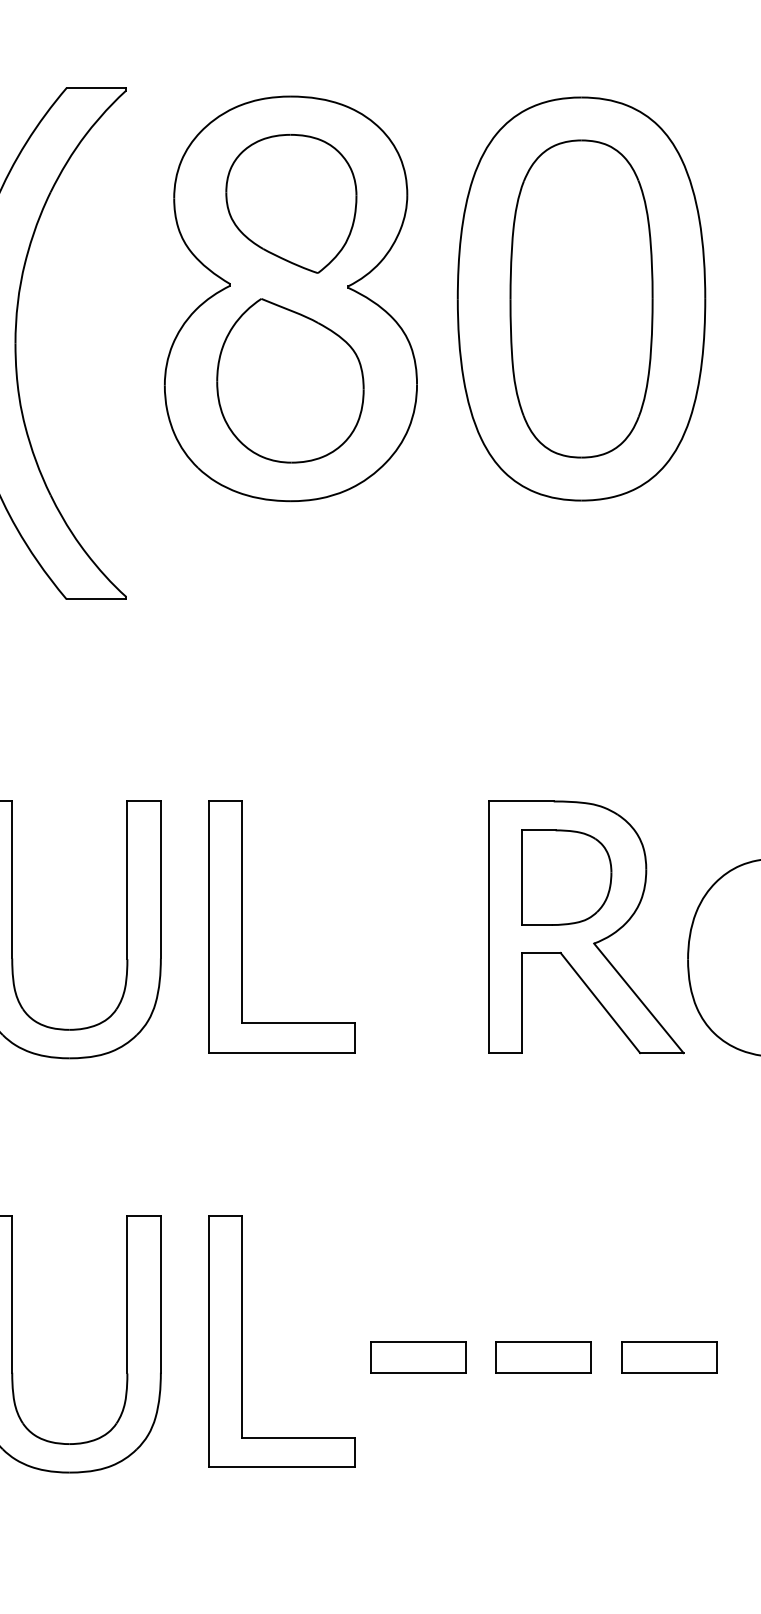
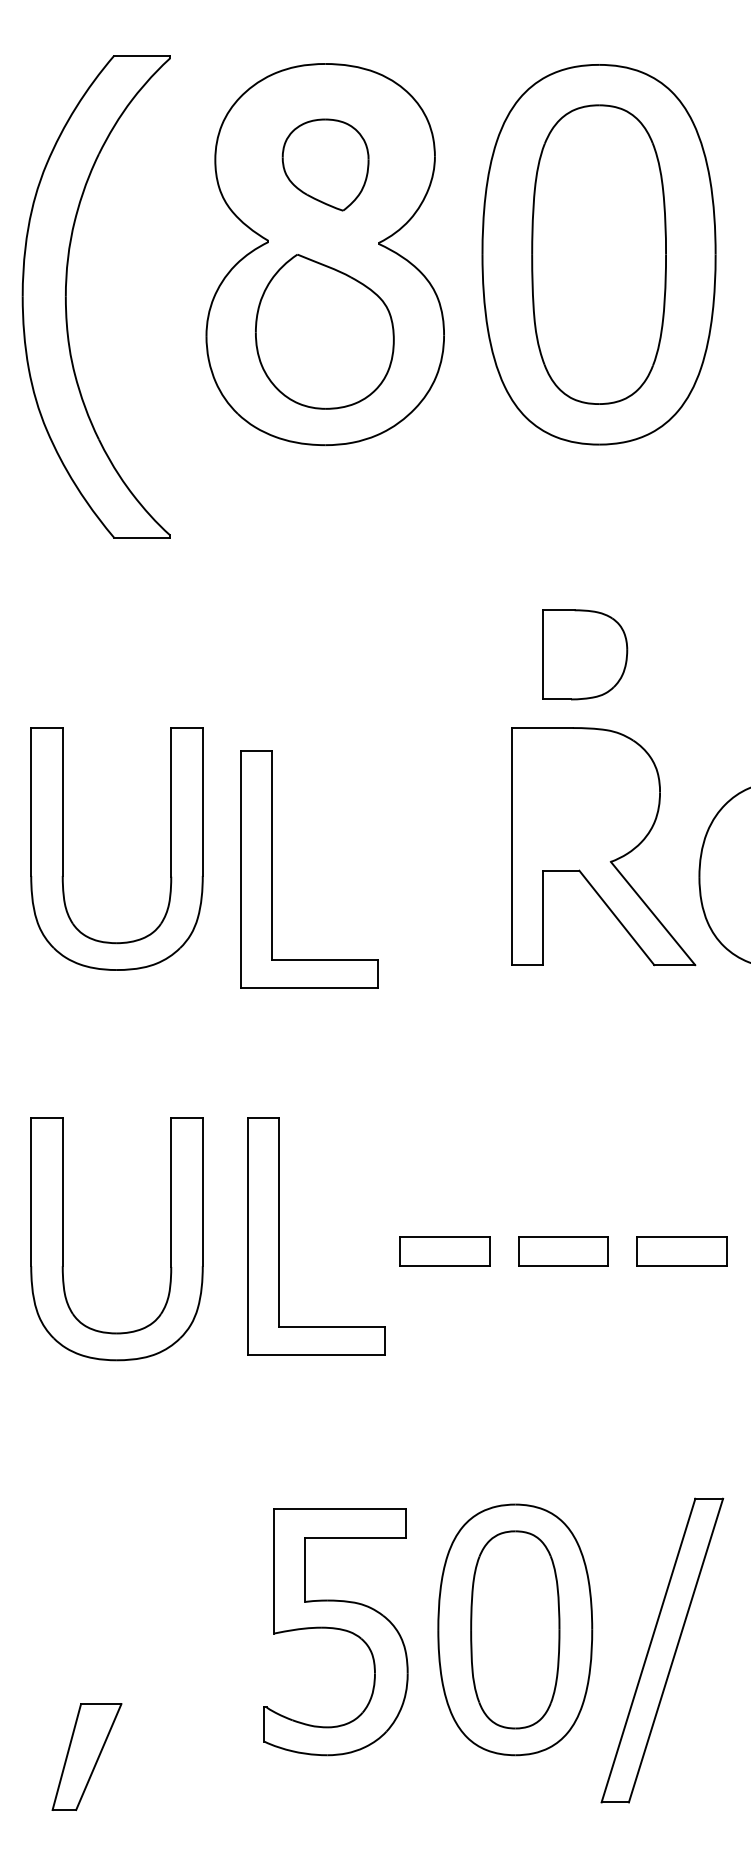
part: (291, 203) -> (325, 164), size x0.7
part: (567, 877) -> (585, 654), moved
part: (242, 927) -> (272, 869), moved

